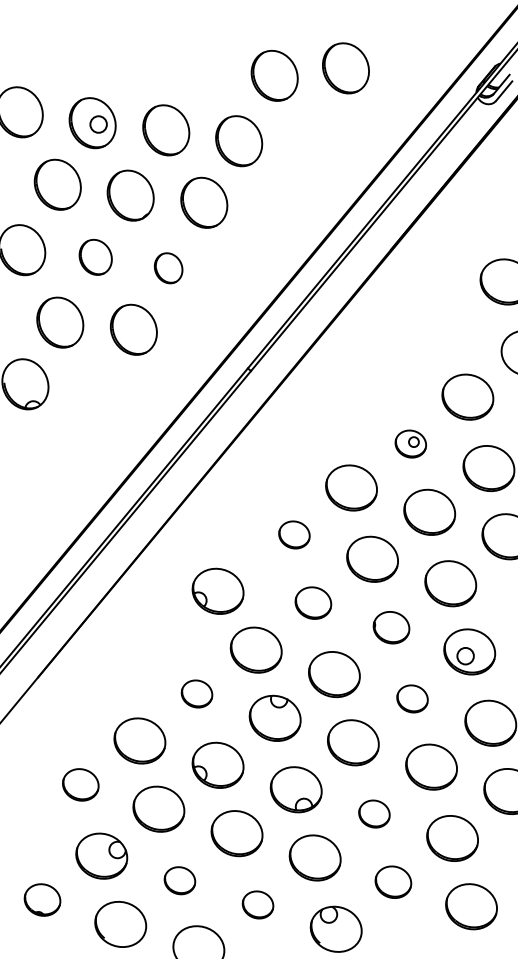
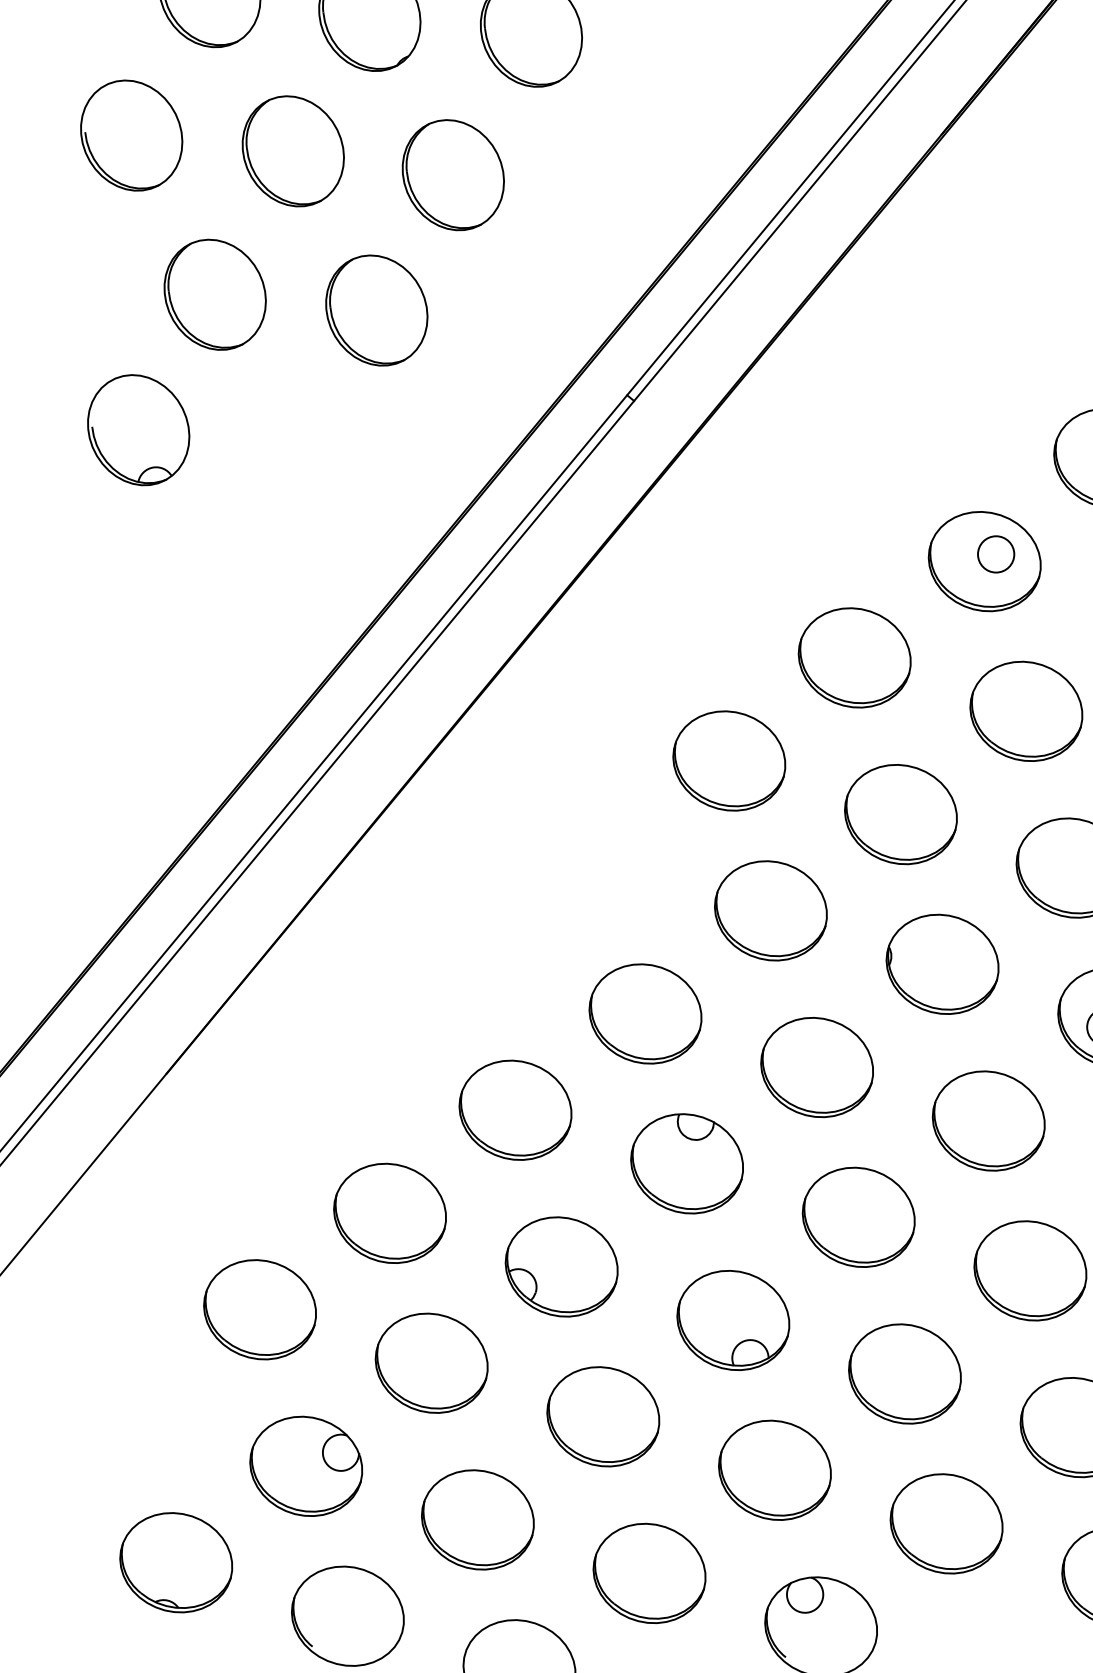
part: (95, 257) -> (292, 151), size x1.43
part: (168, 268) -> (452, 175), size x1.67
part: (410, 443) -> (984, 560), size x1.67
part: (294, 534) -> (729, 759), size x1.67
part: (217, 590) -> (560, 882), removed
part: (313, 602) -> (771, 909), size x1.43
part: (391, 627) -> (942, 964), size x1.43
part: (196, 693) -> (514, 1109), size x1.67
part: (412, 698) -> (988, 1120), size x1.67
part: (80, 784) -> (259, 1308), size x1.43
part: (374, 813) -> (905, 1372), size x1.67
part: (179, 880) -> (476, 1519), size x1.67
part: (393, 881) -> (946, 1521), size x1.43
part: (42, 899) -> (176, 1561), size x1.43
part: (257, 904) -> (648, 1572), size x1.67

